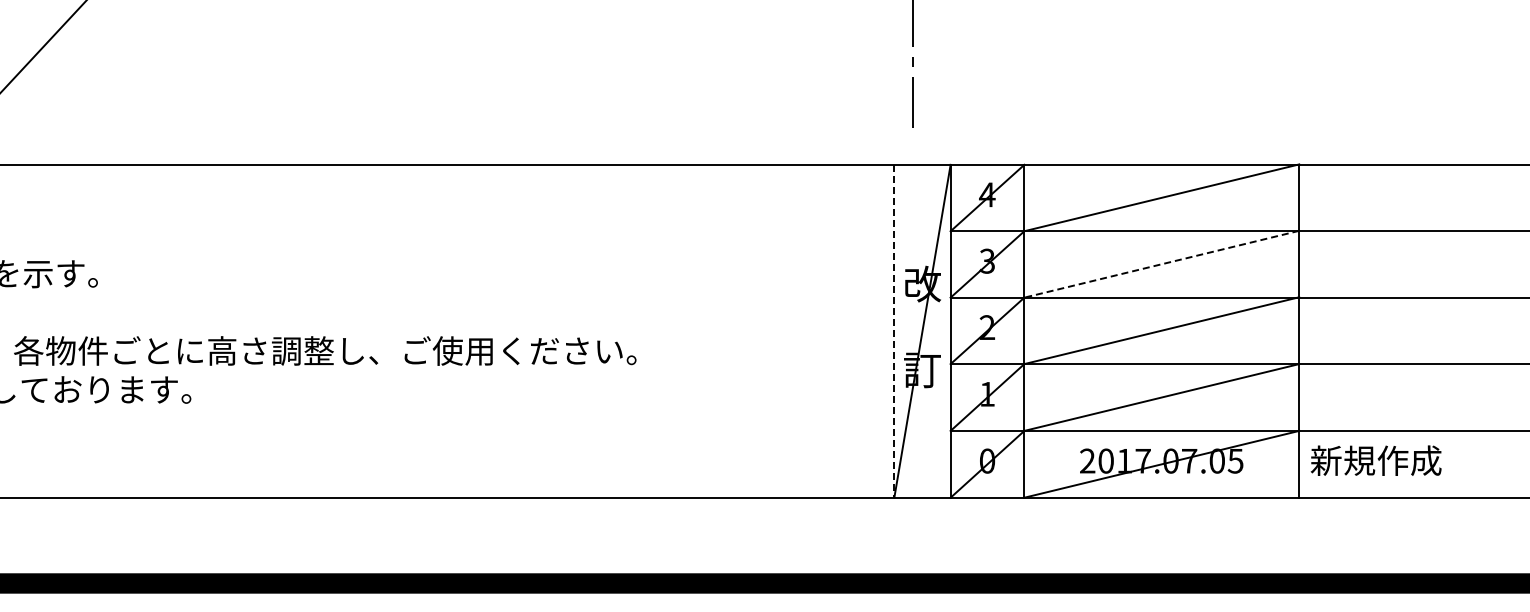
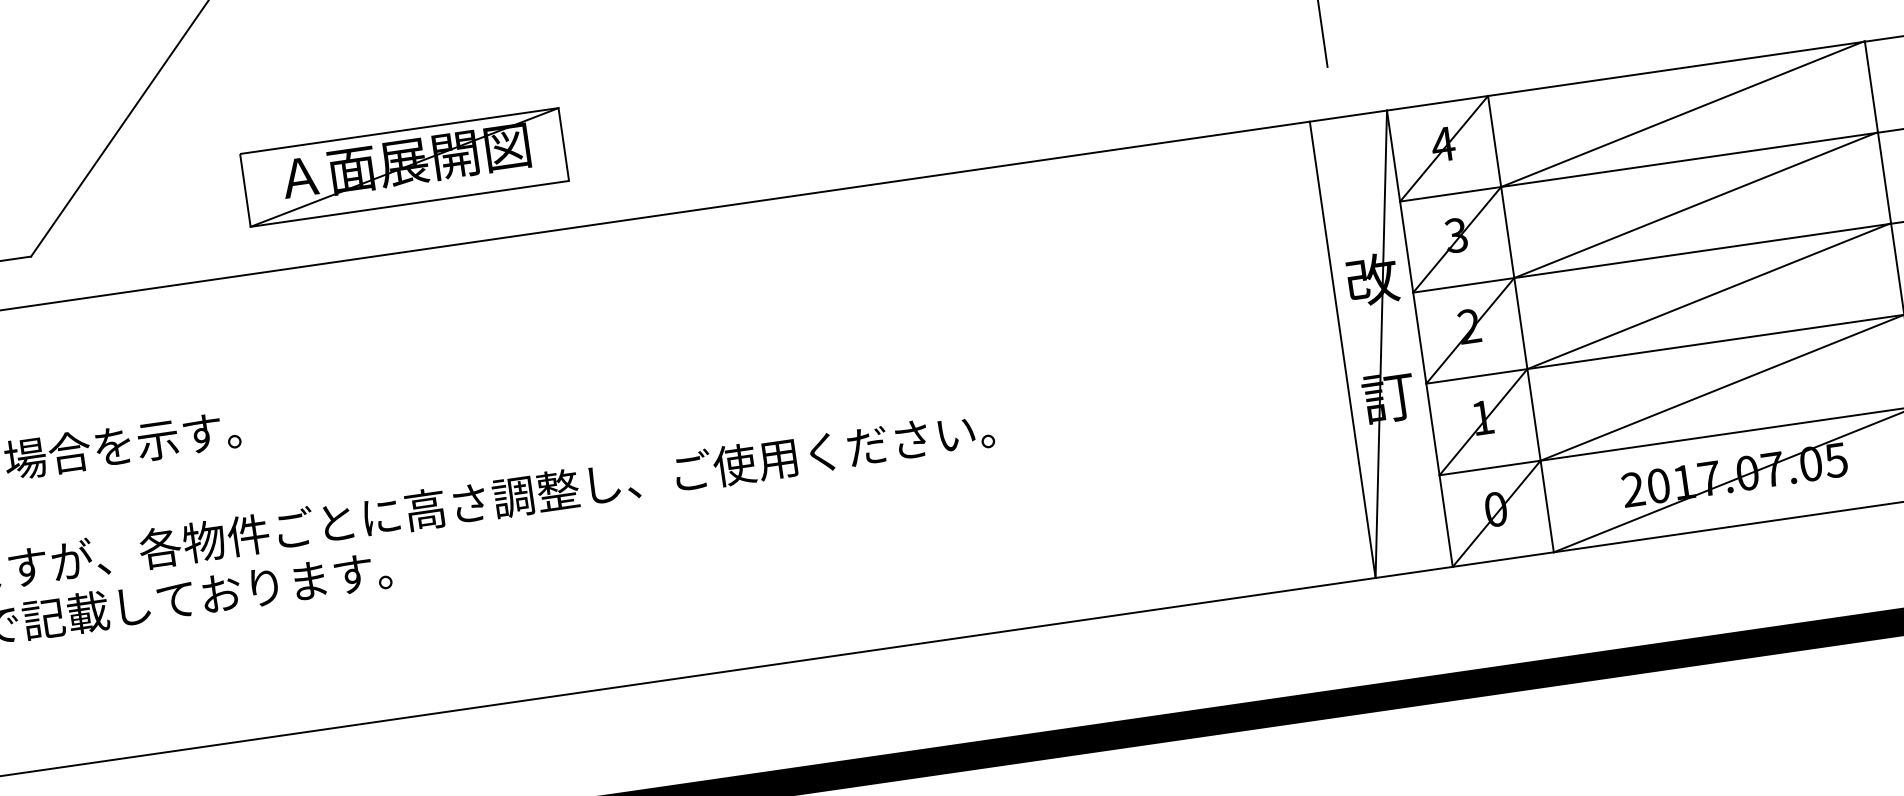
part: (242, 103) -> (404, 166), added
line: (1161, 264) -> (1695, 205), dashed -> solid
line: (894, 331) -> (1342, 350), dashed -> solid

